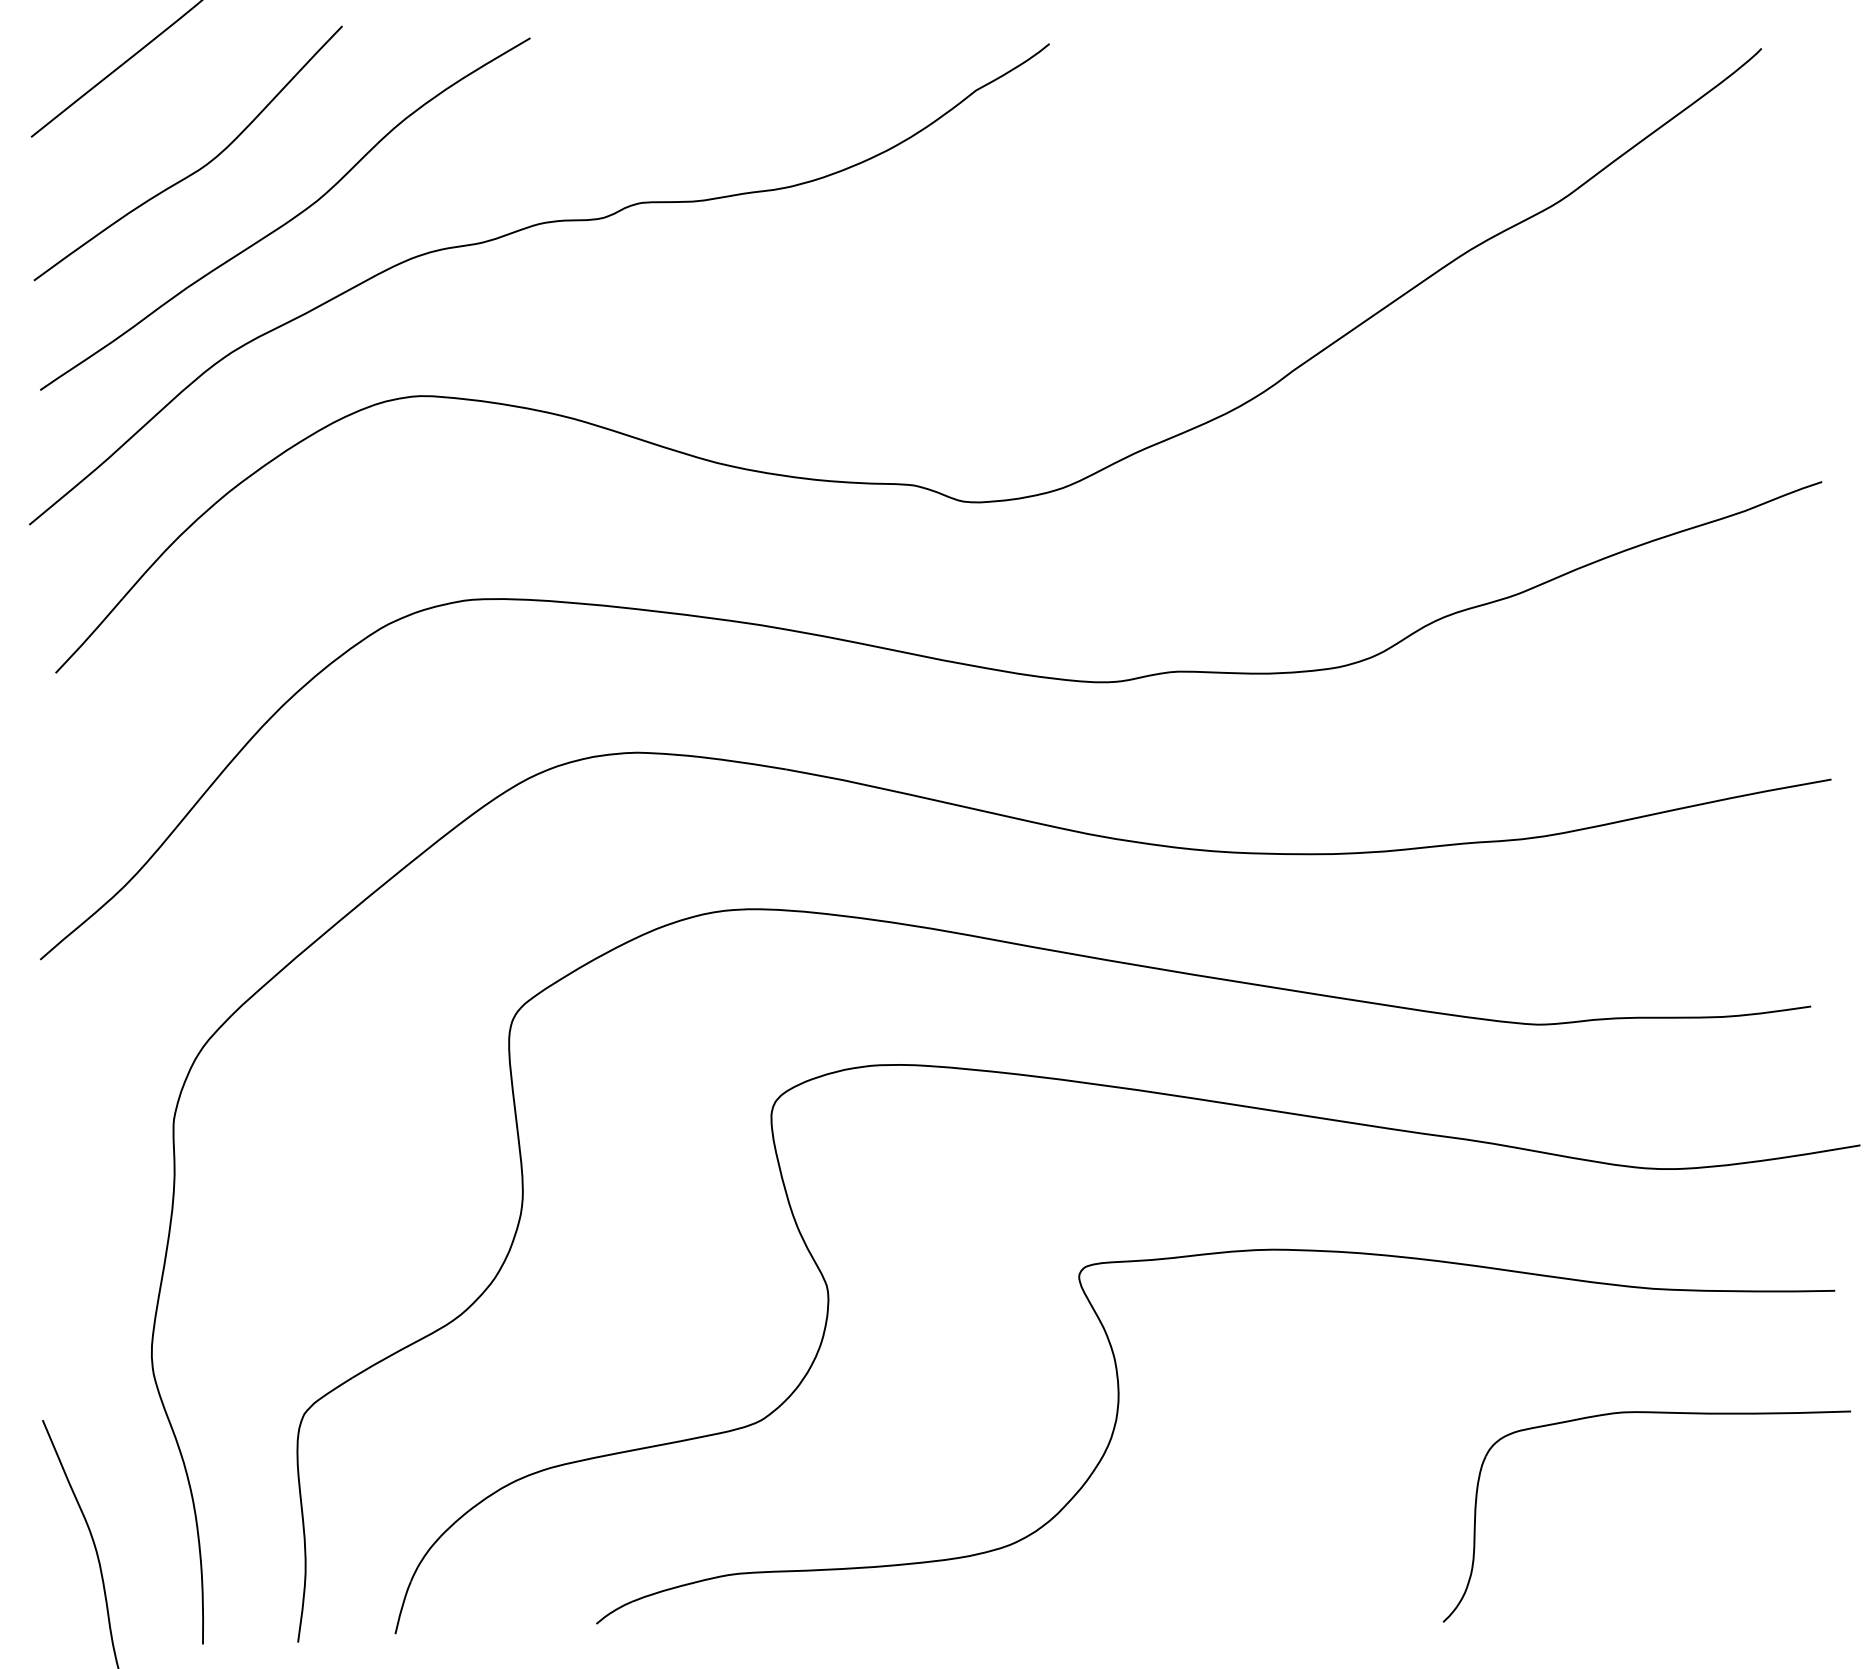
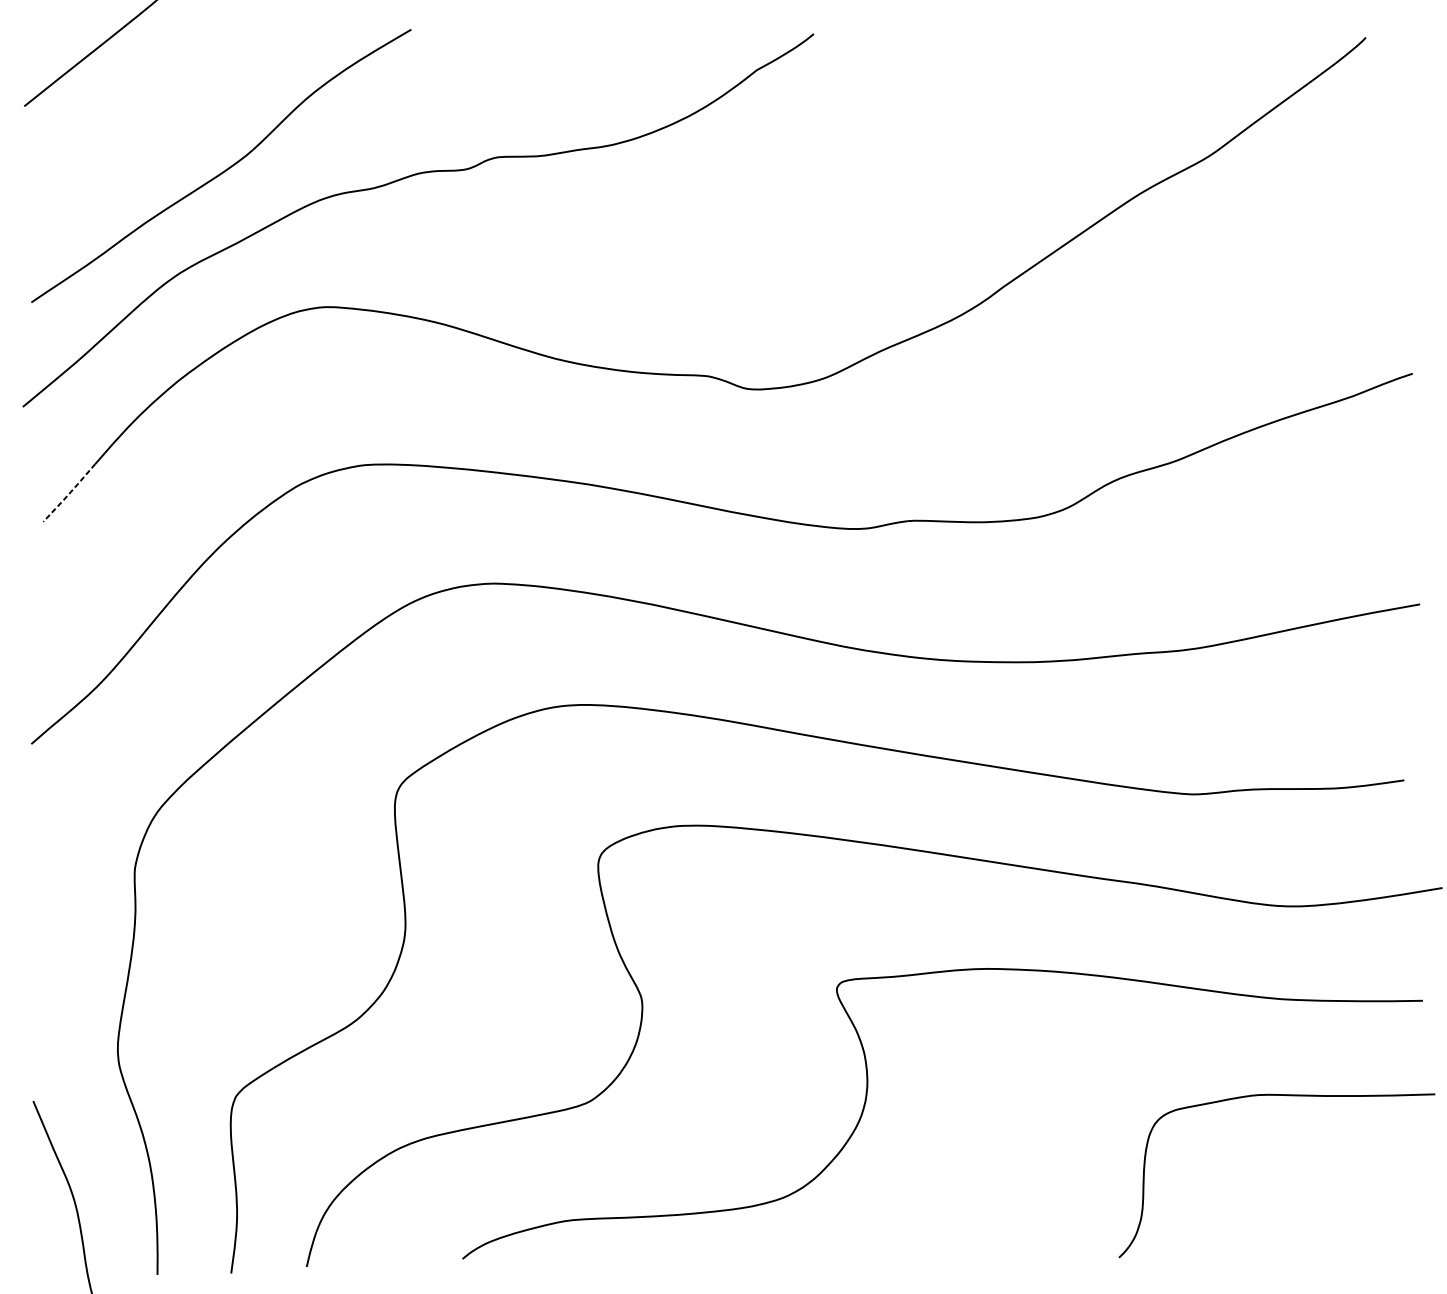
curve: (197, 169) -> (153, 131), removed
line: (89, 636) -> (69, 493), solid -> dashed

